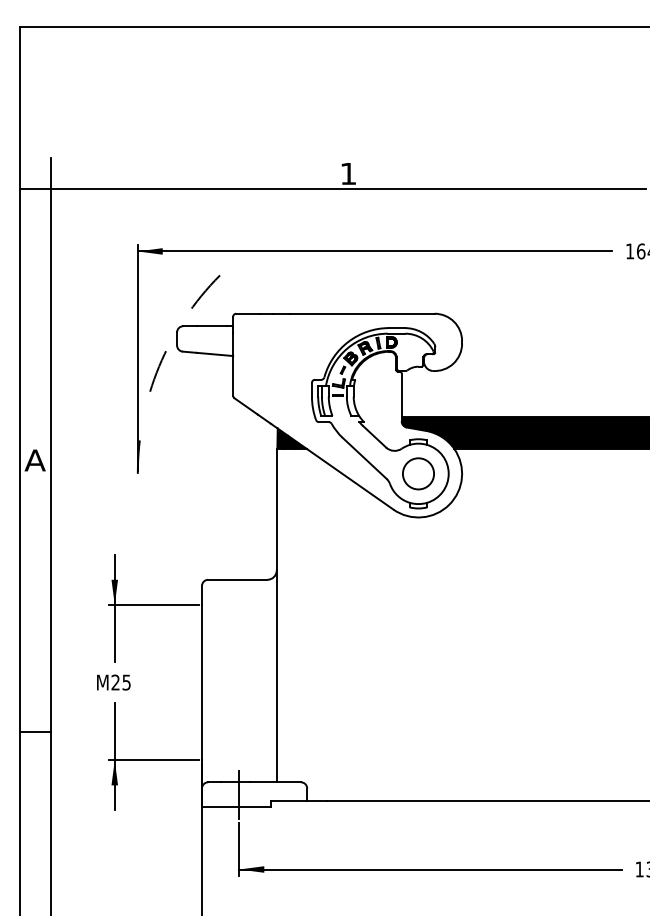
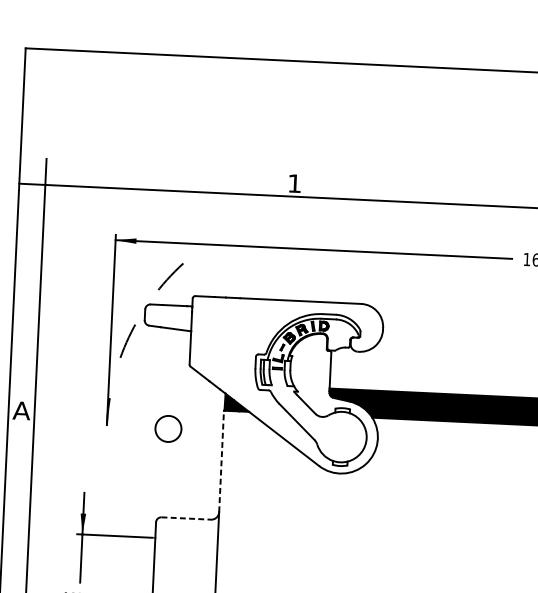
circle: (418, 473) -> (168, 428), moved
line: (276, 509) -> (221, 461), solid -> dashed
line: (237, 579) -> (186, 518), solid -> dashed

